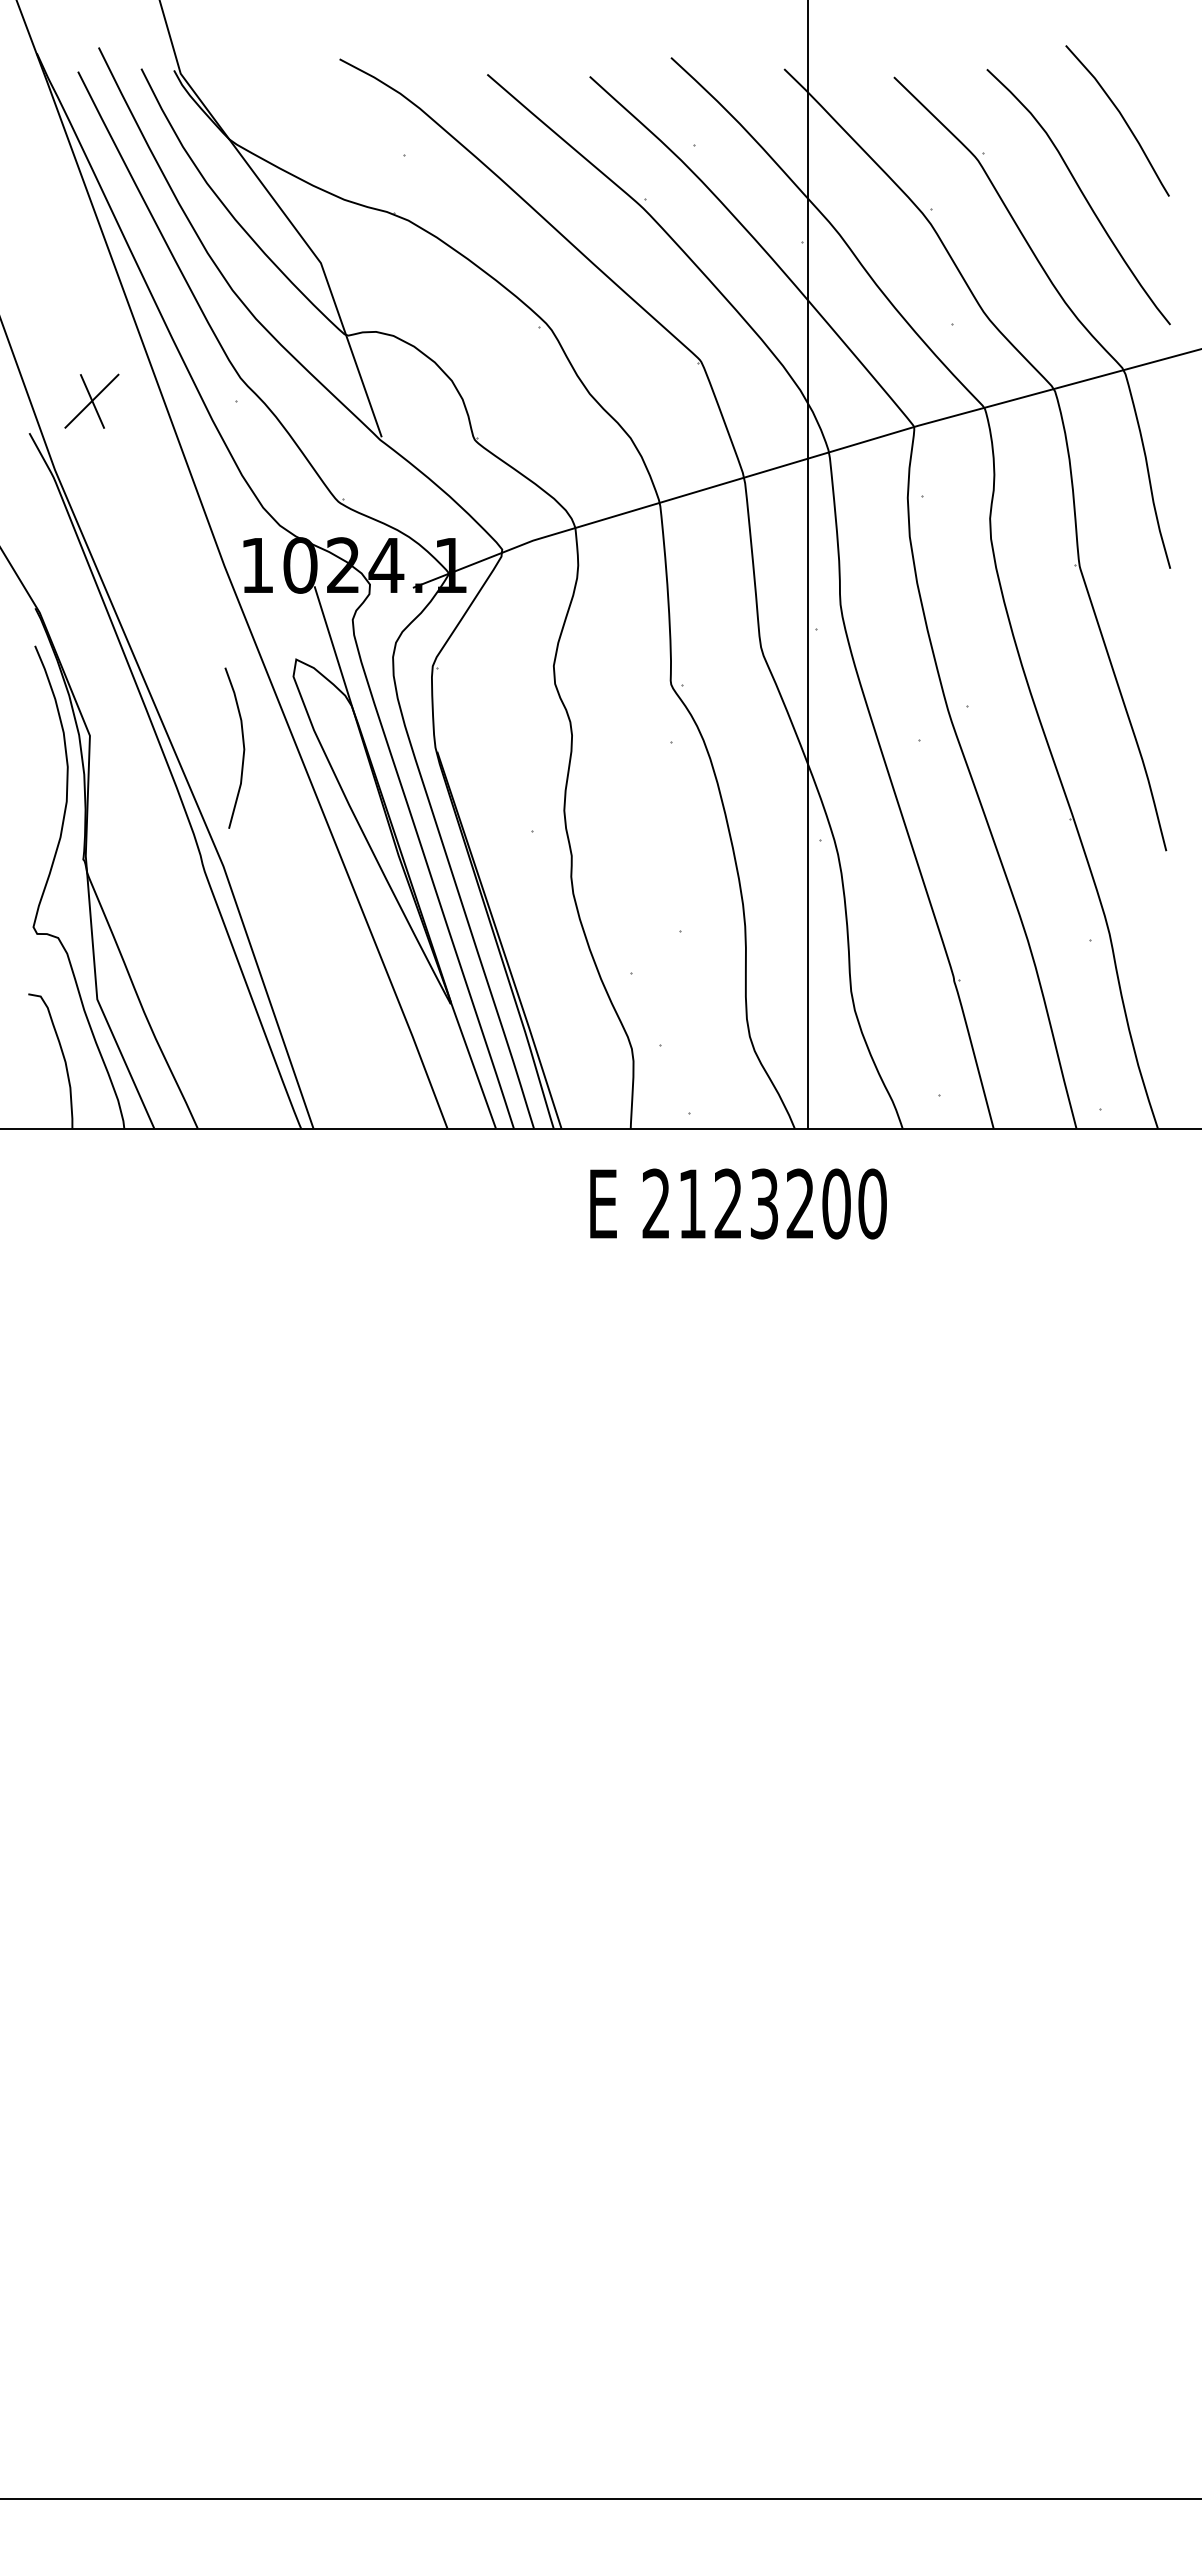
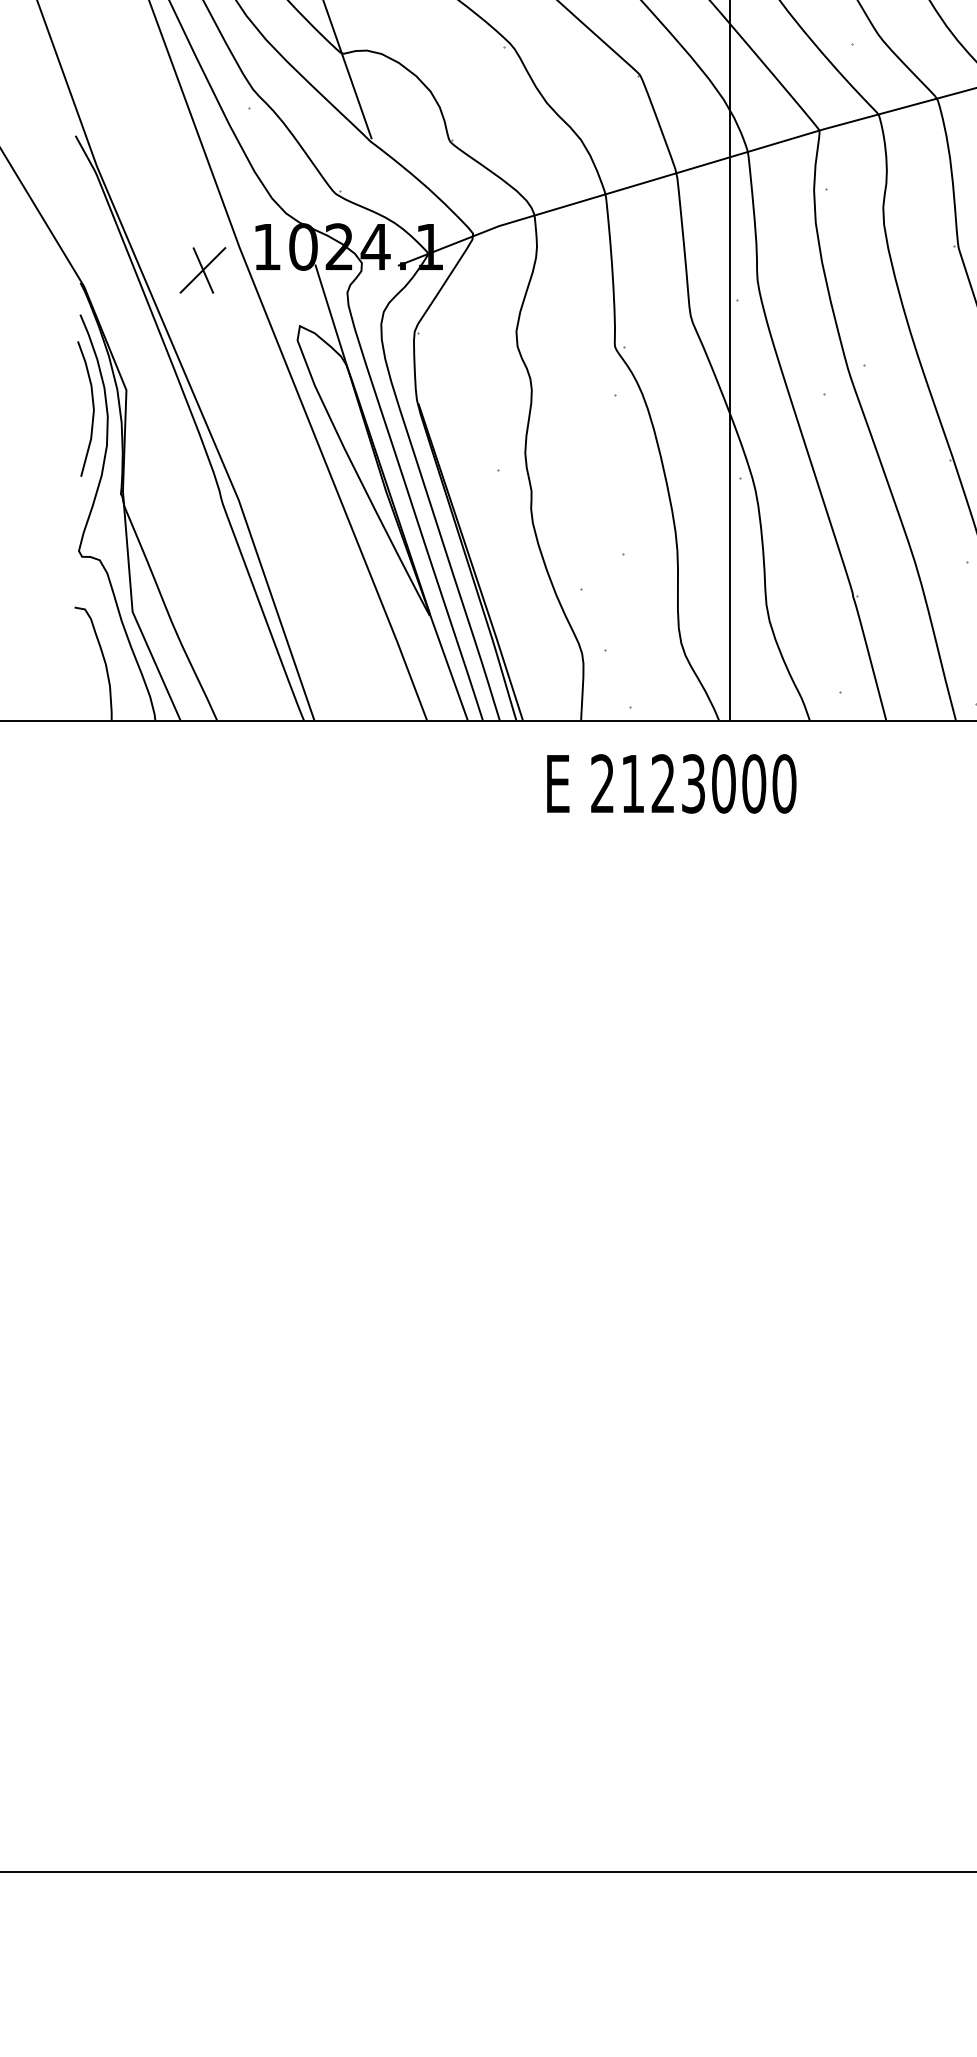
part: (91, 400) -> (202, 269), moved
curve: (242, 744) -> (92, 405), moved
text: (800, 1203) -> (723, 783), 2123200 -> 2123000

